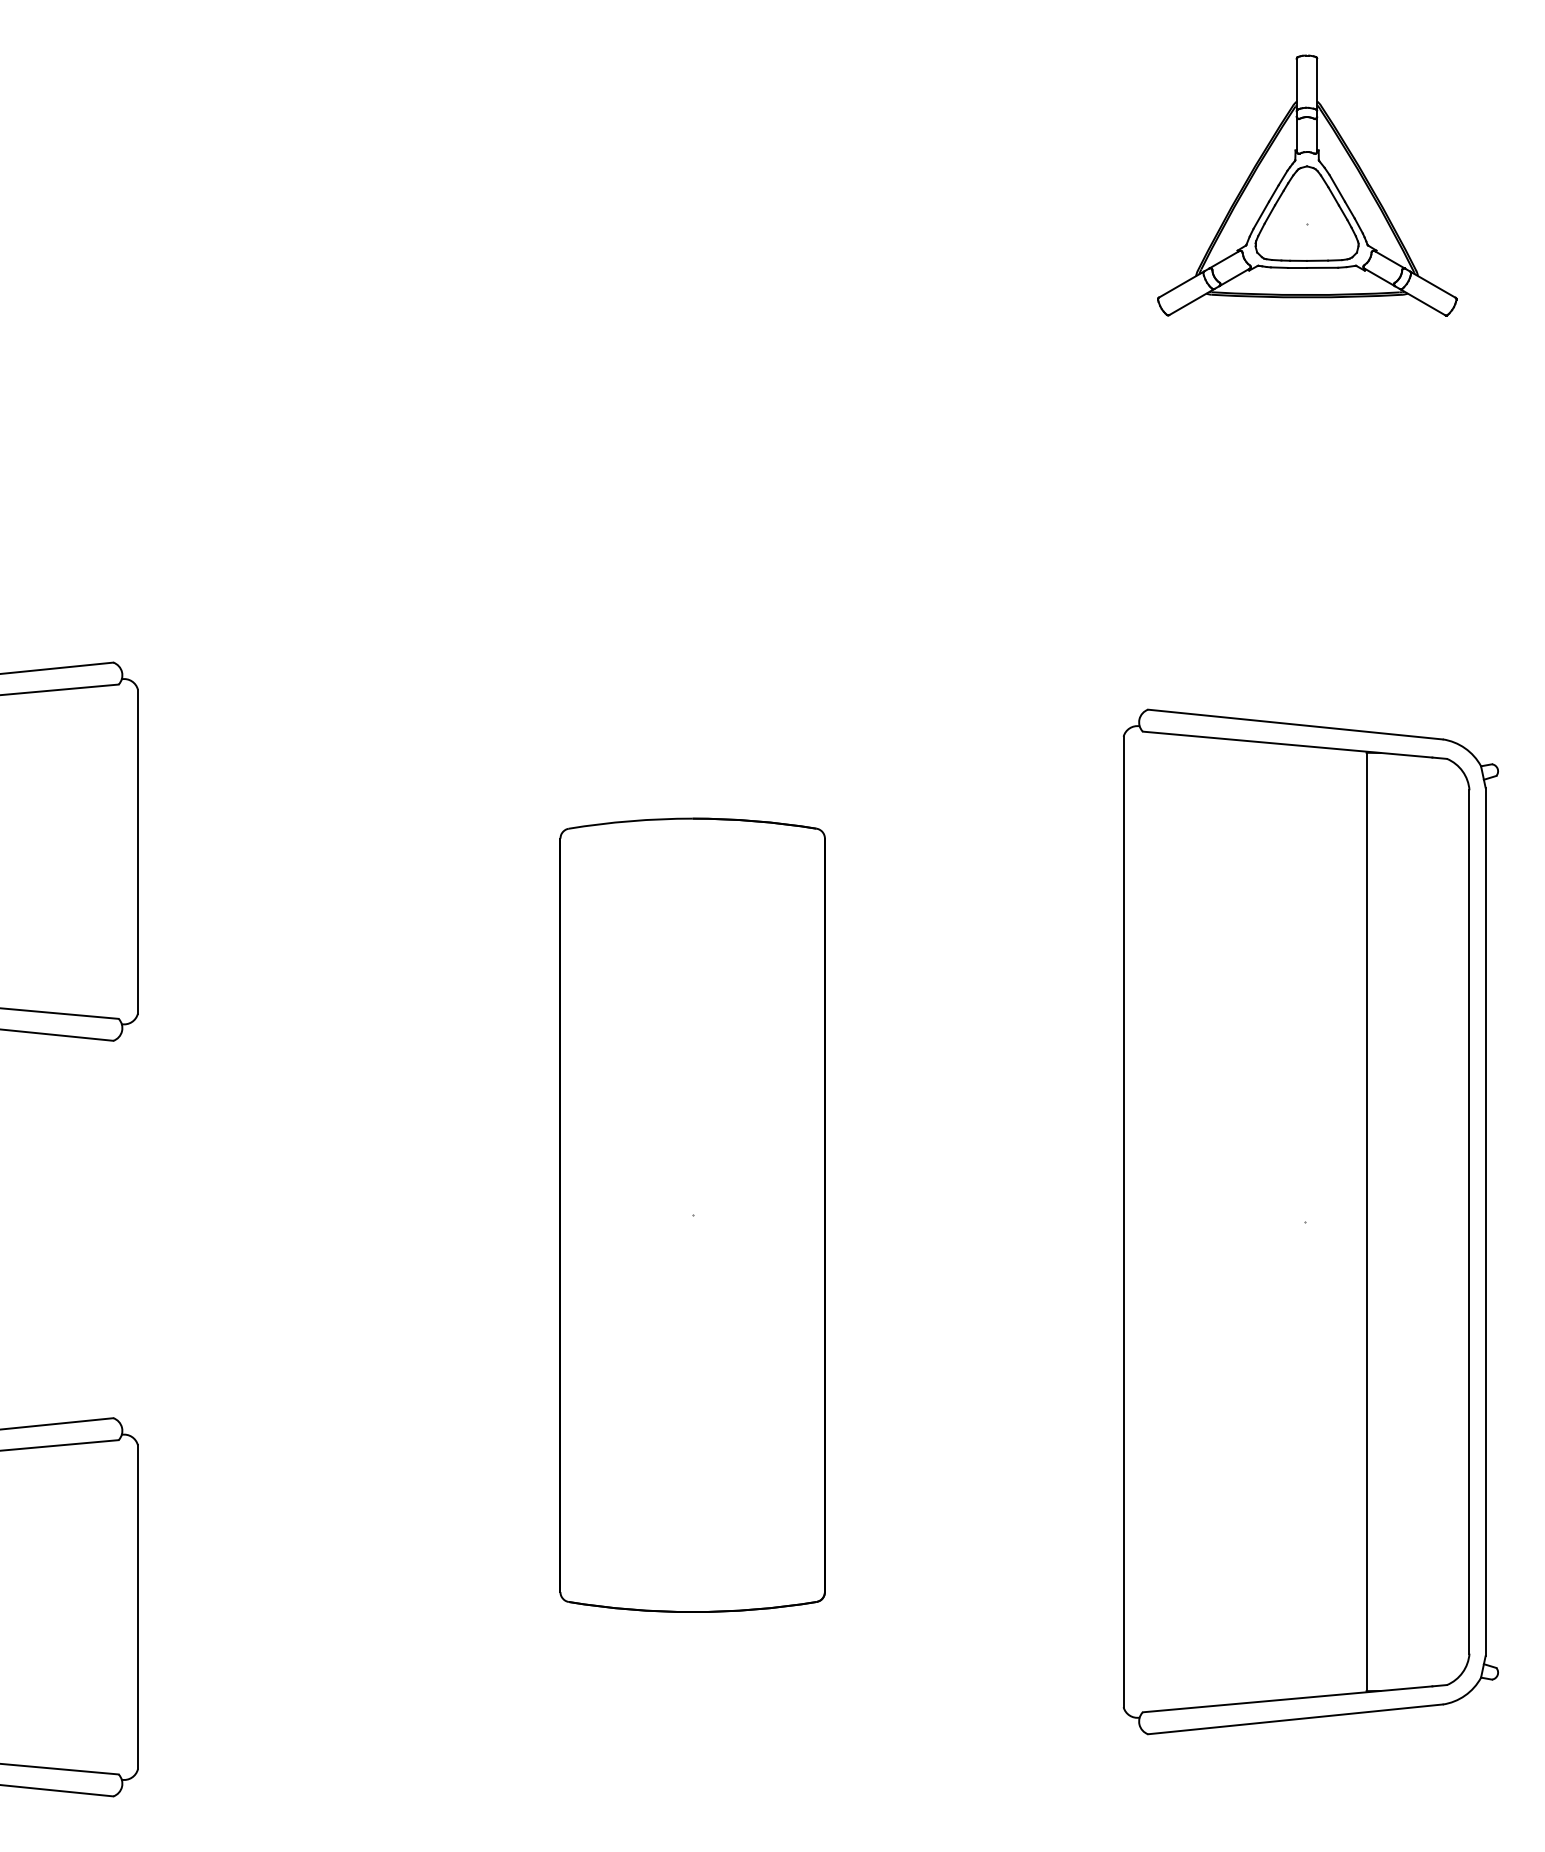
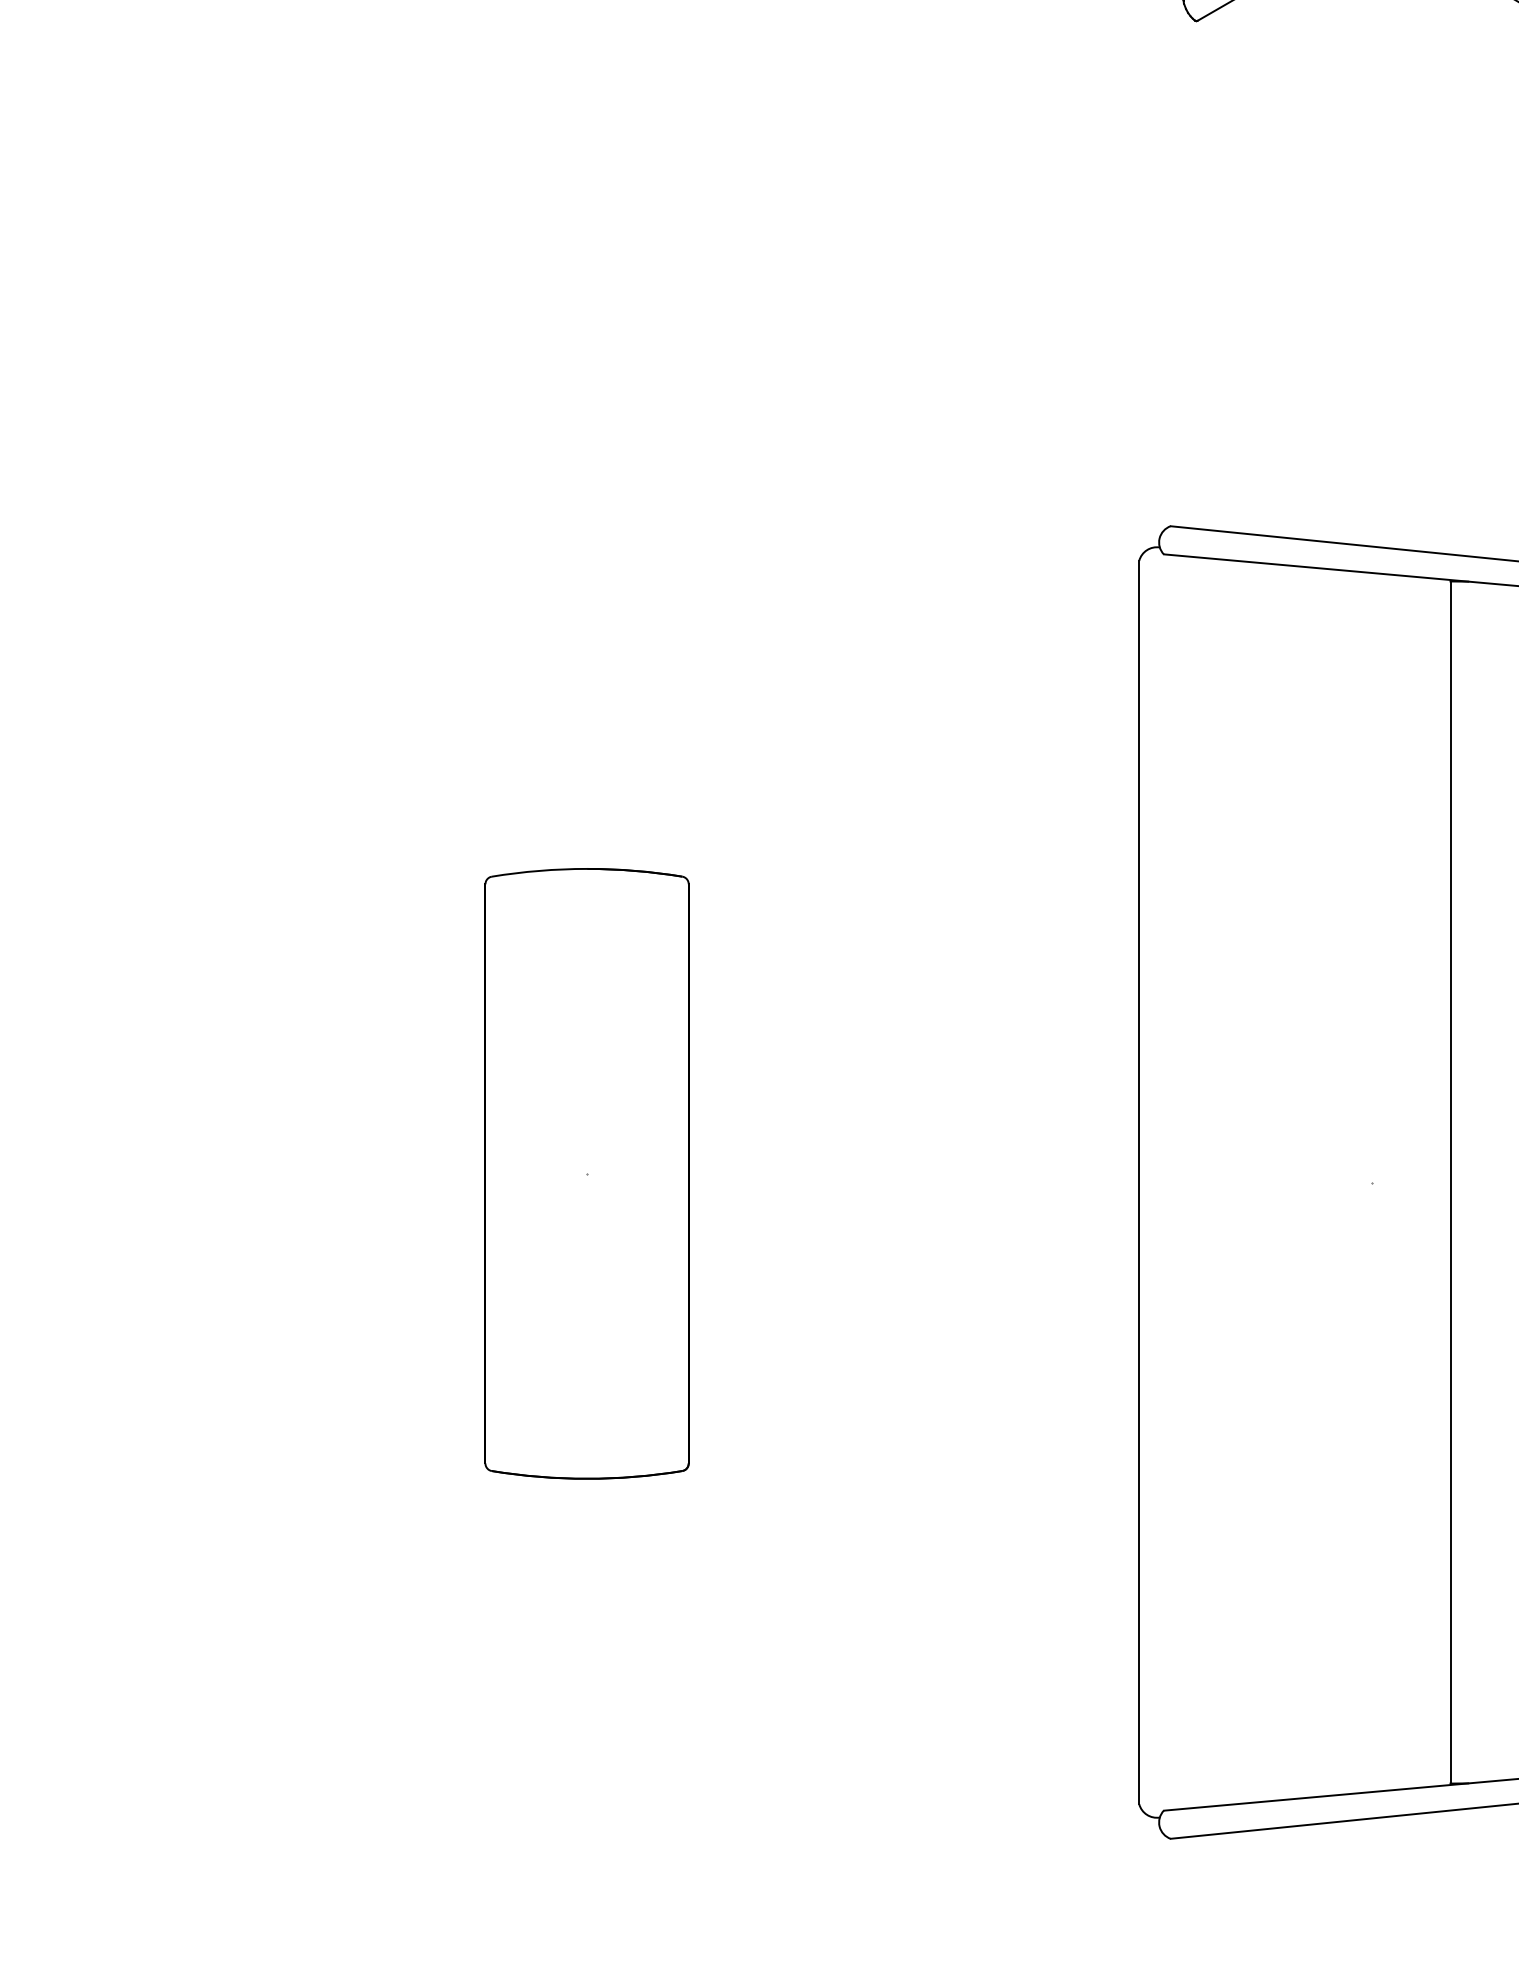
part: (692, 1214) -> (586, 1172), size x0.6

